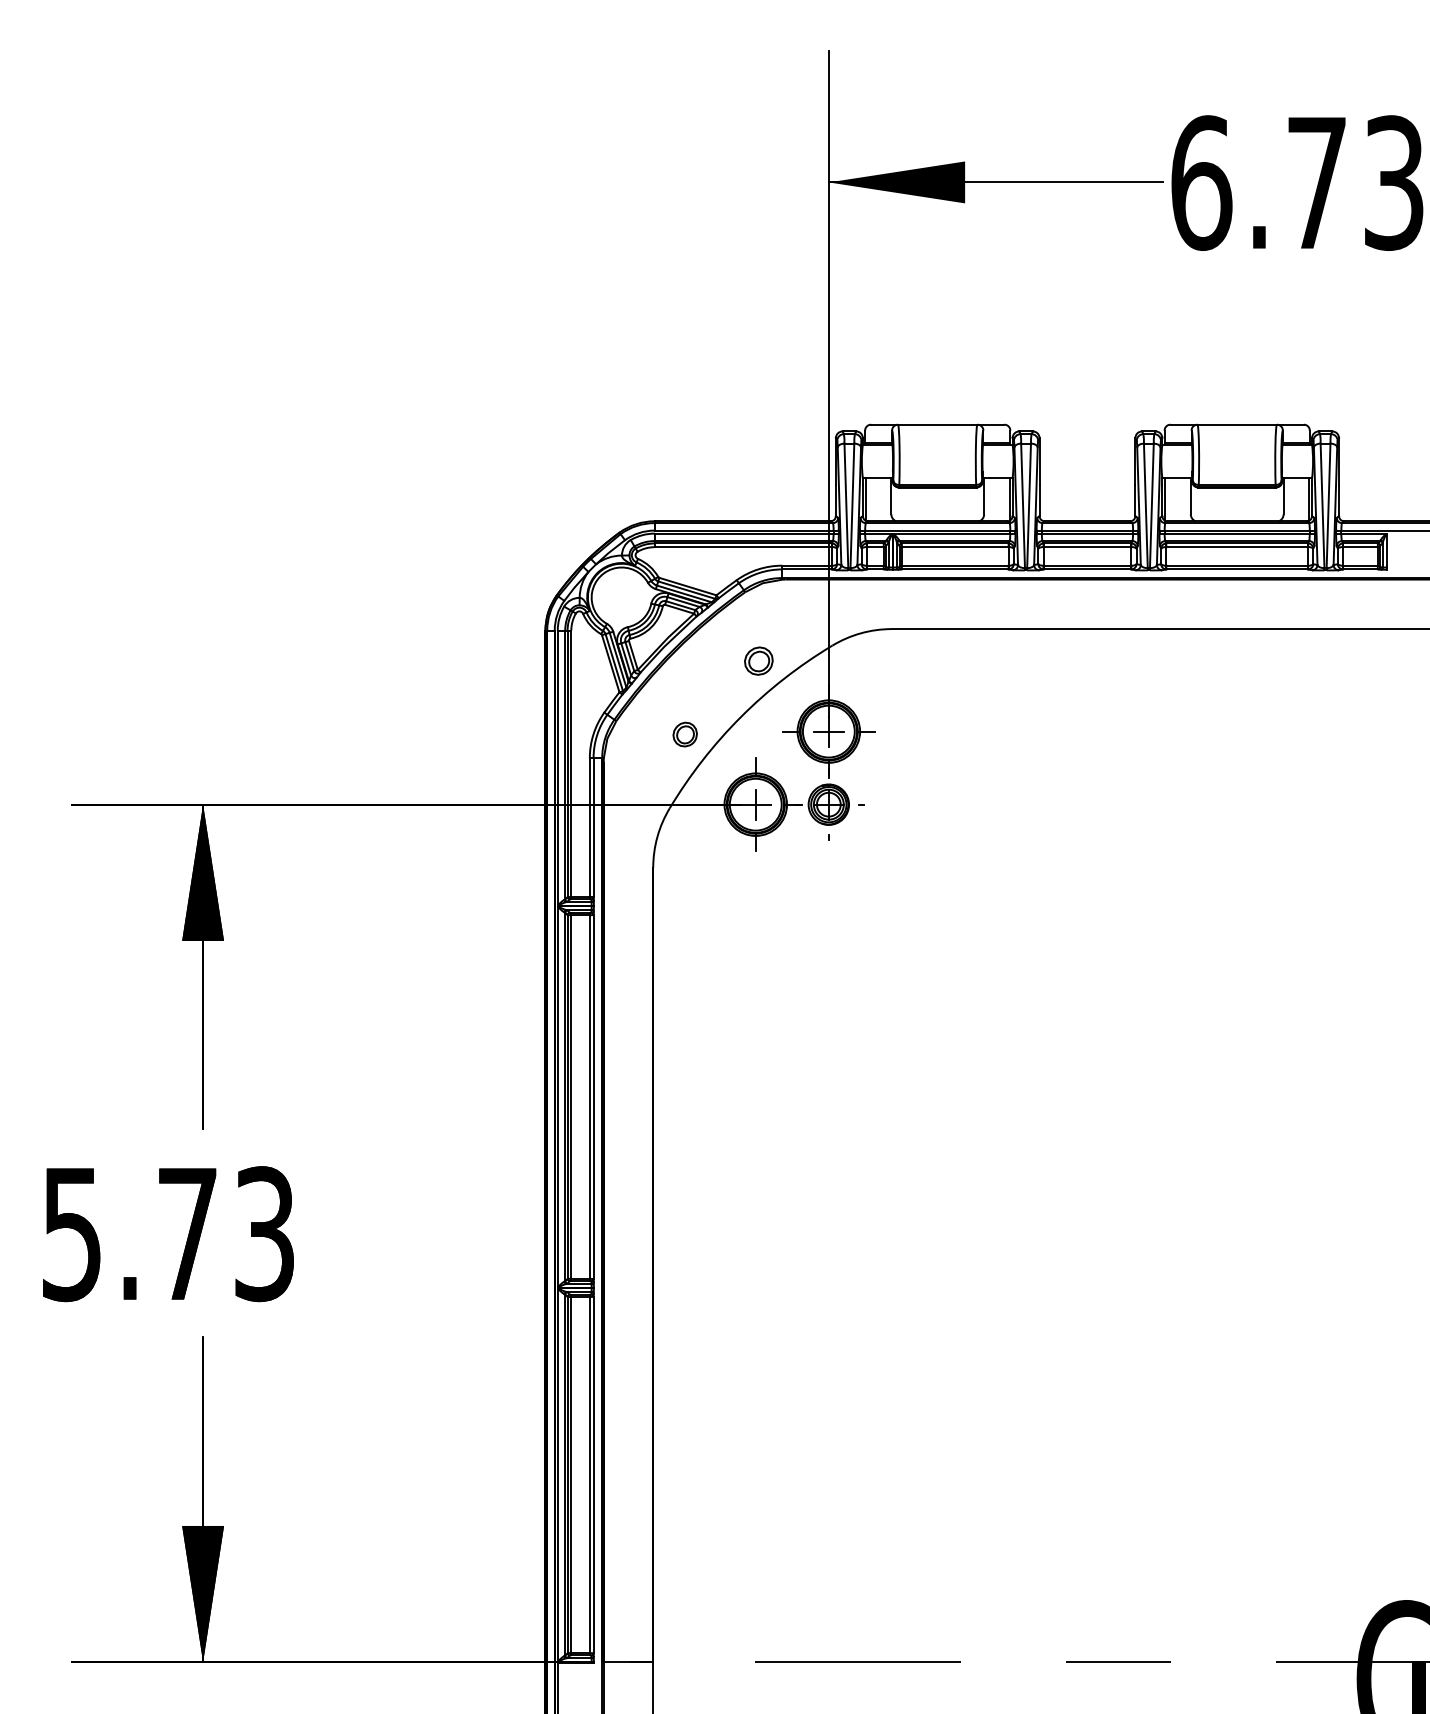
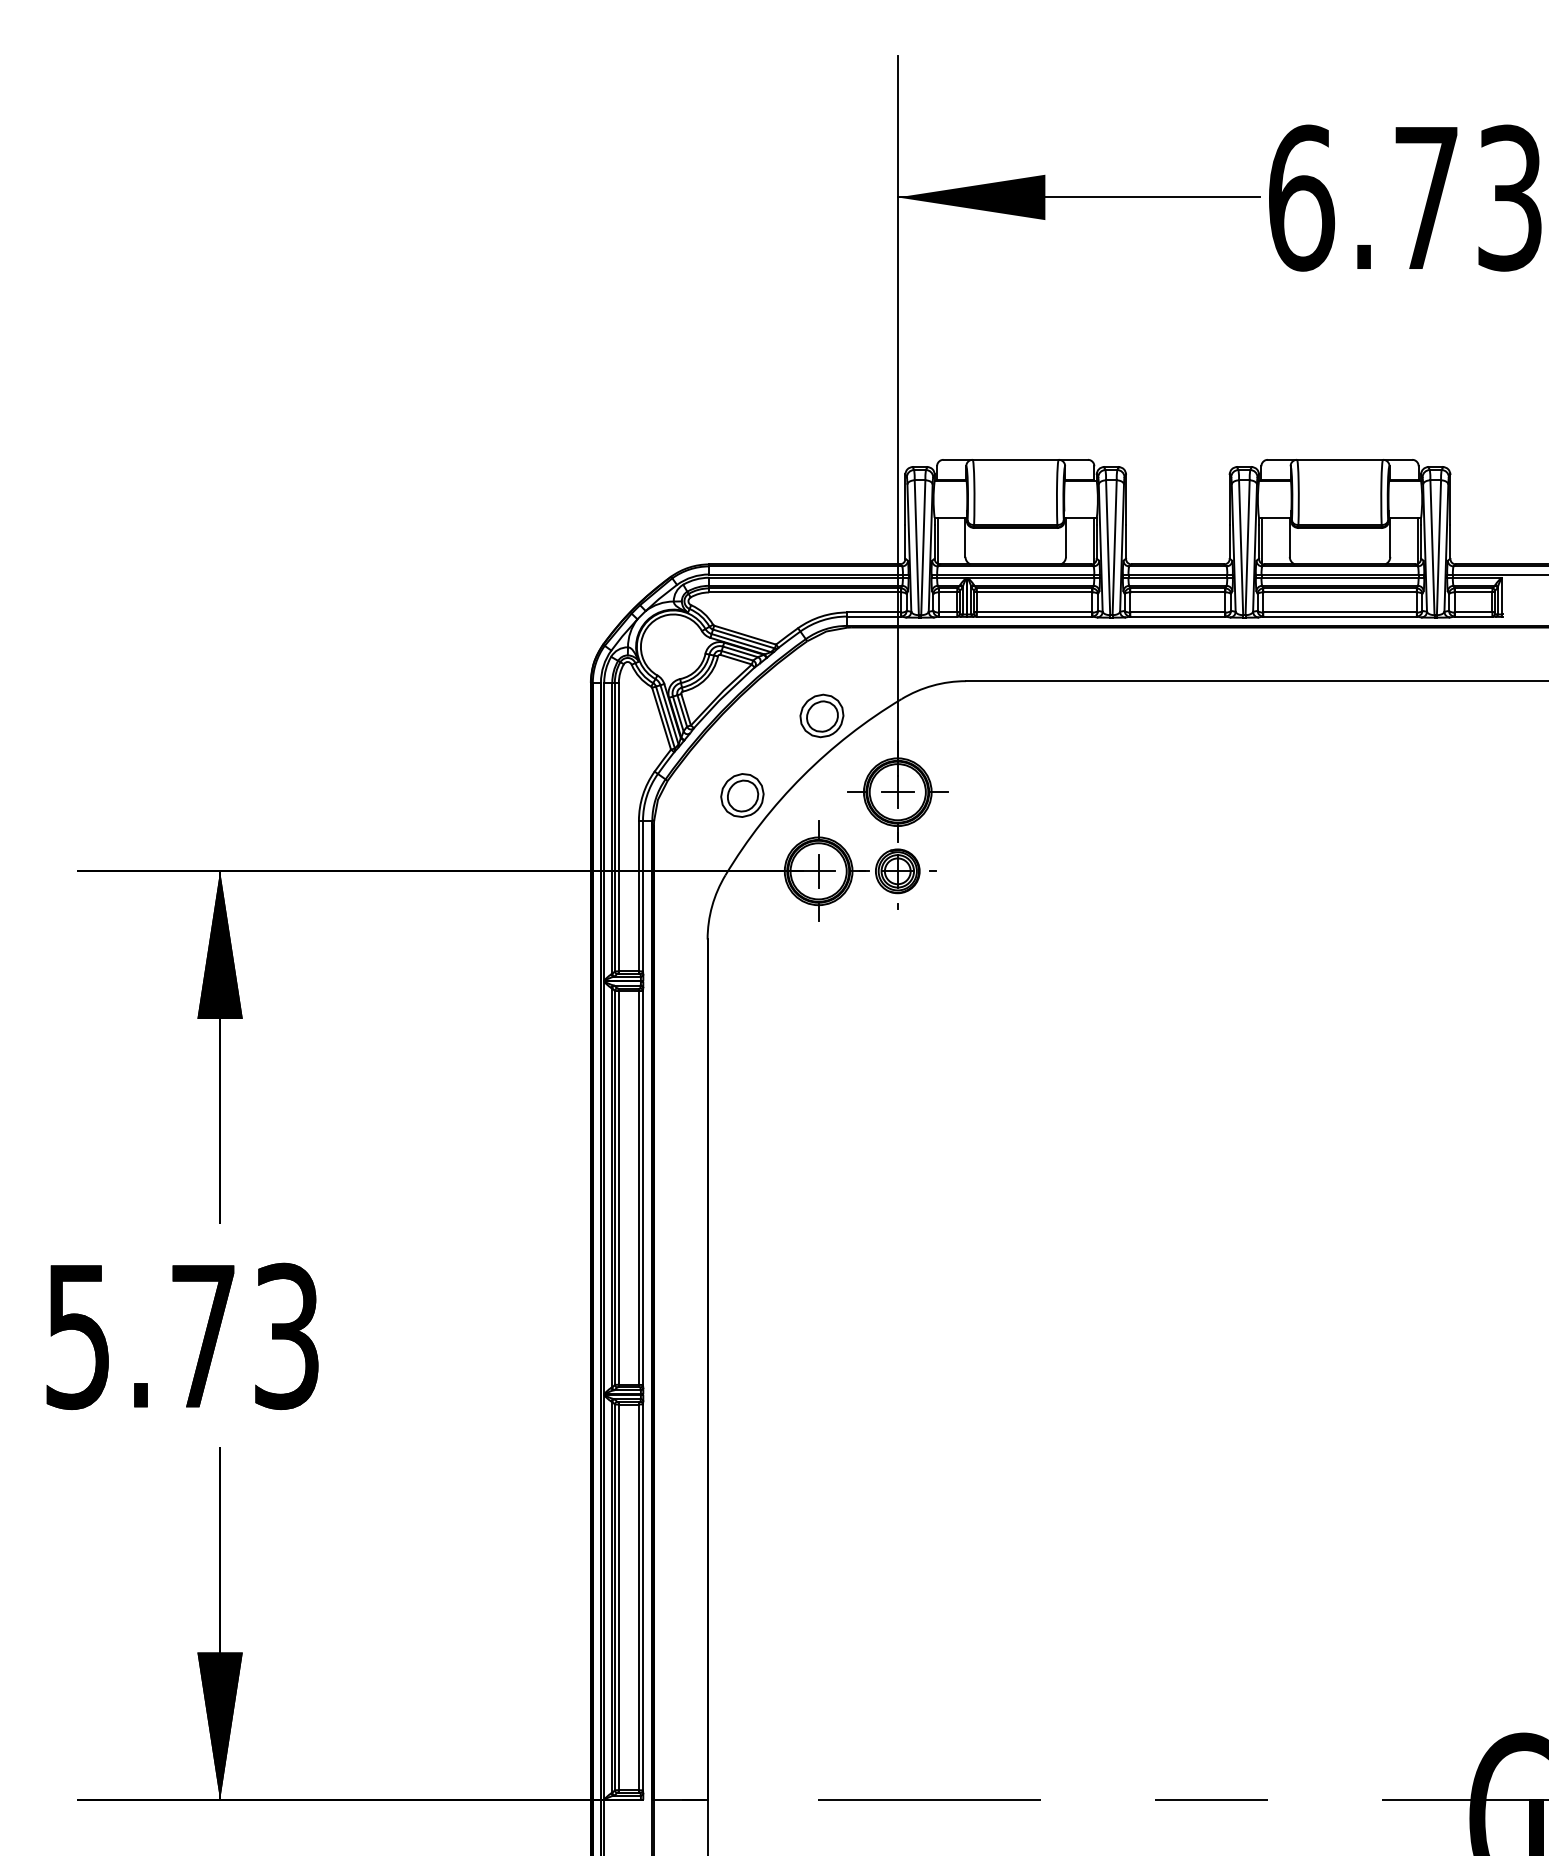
part: (758, 660) -> (821, 715), size x1.43
part: (684, 734) -> (741, 795), size x1.67

